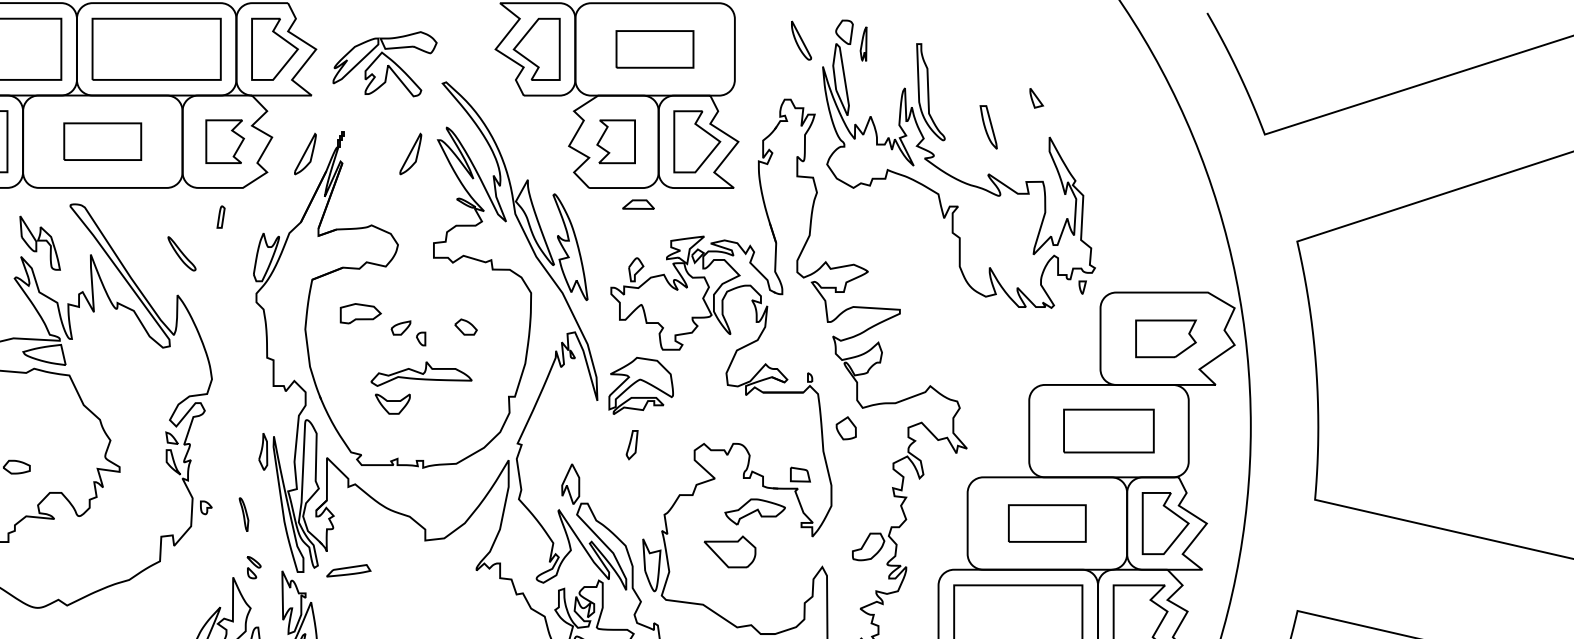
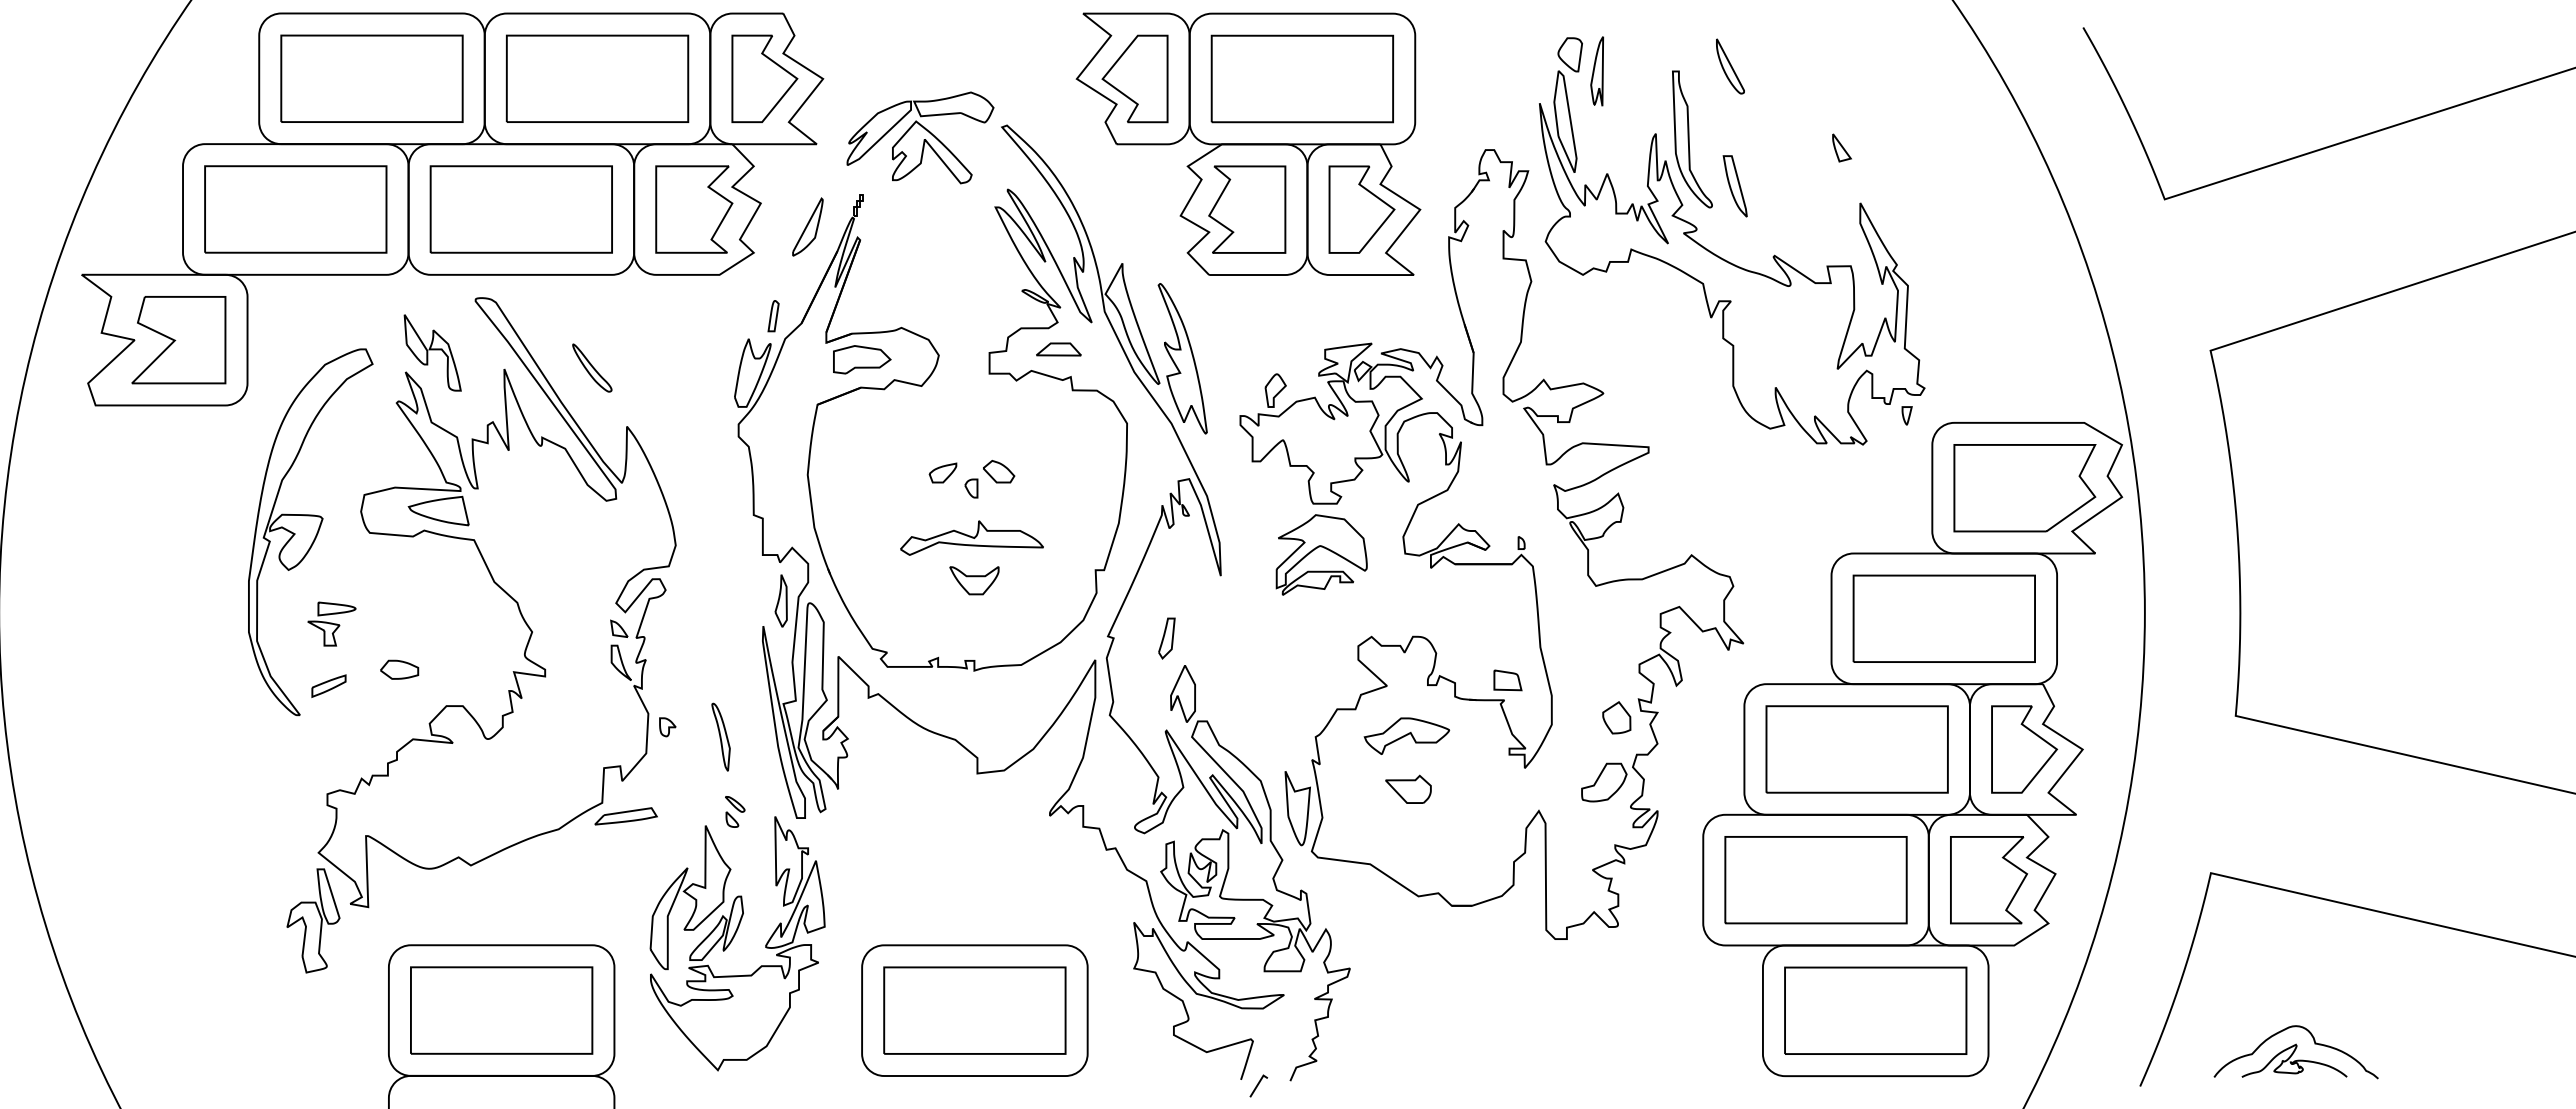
part: (801, 40) -> (1730, 66), moved
part: (863, 44) -> (1597, 71), size x1.43
part: (654, 49) -> (1301, 78), size x1.67
part: (385, 63) -> (920, 137), moved
part: (988, 127) -> (1734, 186), moved
part: (102, 141) -> (520, 209), size x1.67
part: (225, 141) -> (694, 209), size x1.43
part: (616, 141) -> (1247, 209), size x1.43
part: (410, 153) -> (956, 226), removed
part: (638, 204) -> (1058, 349), moved
part: (221, 217) -> (773, 316), moved
part: (182, 253) -> (592, 367), moved
part: (361, 313) -> (862, 359), moved
part: (466, 326) -> (999, 471), moved
part: (1165, 338) -> (2024, 488), size x1.67
part: (642, 381) -> (1323, 548), moved
part: (392, 404) -> (974, 580), moved
part: (846, 428) -> (1616, 717), moved
part: (1108, 430) -> (1943, 618), size x1.43
part: (631, 445) -> (1166, 638), moved
part: (262, 451) -> (780, 600), moved
part: (754, 511) -> (1406, 735), moved
part: (243, 514) -> (720, 736), size x1.43
part: (1046, 523) -> (1856, 749), size x1.67
part: (730, 551) -> (1408, 788), size x0.62
part: (348, 570) -> (625, 816), moved

